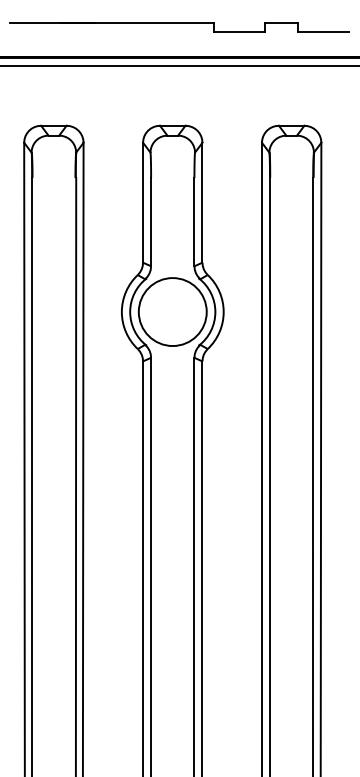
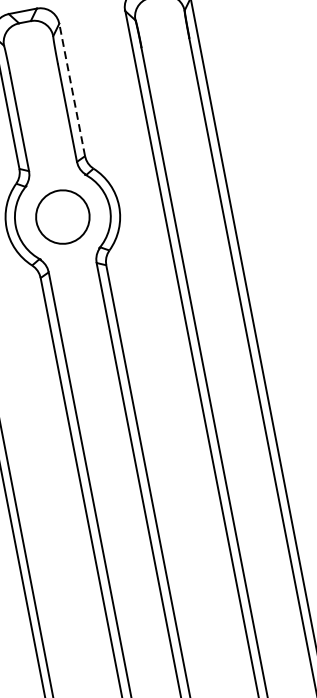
line: (202, 202) -> (72, 89), solid -> dashed
circle: (172, 312) -> (62, 217), size x0.7

